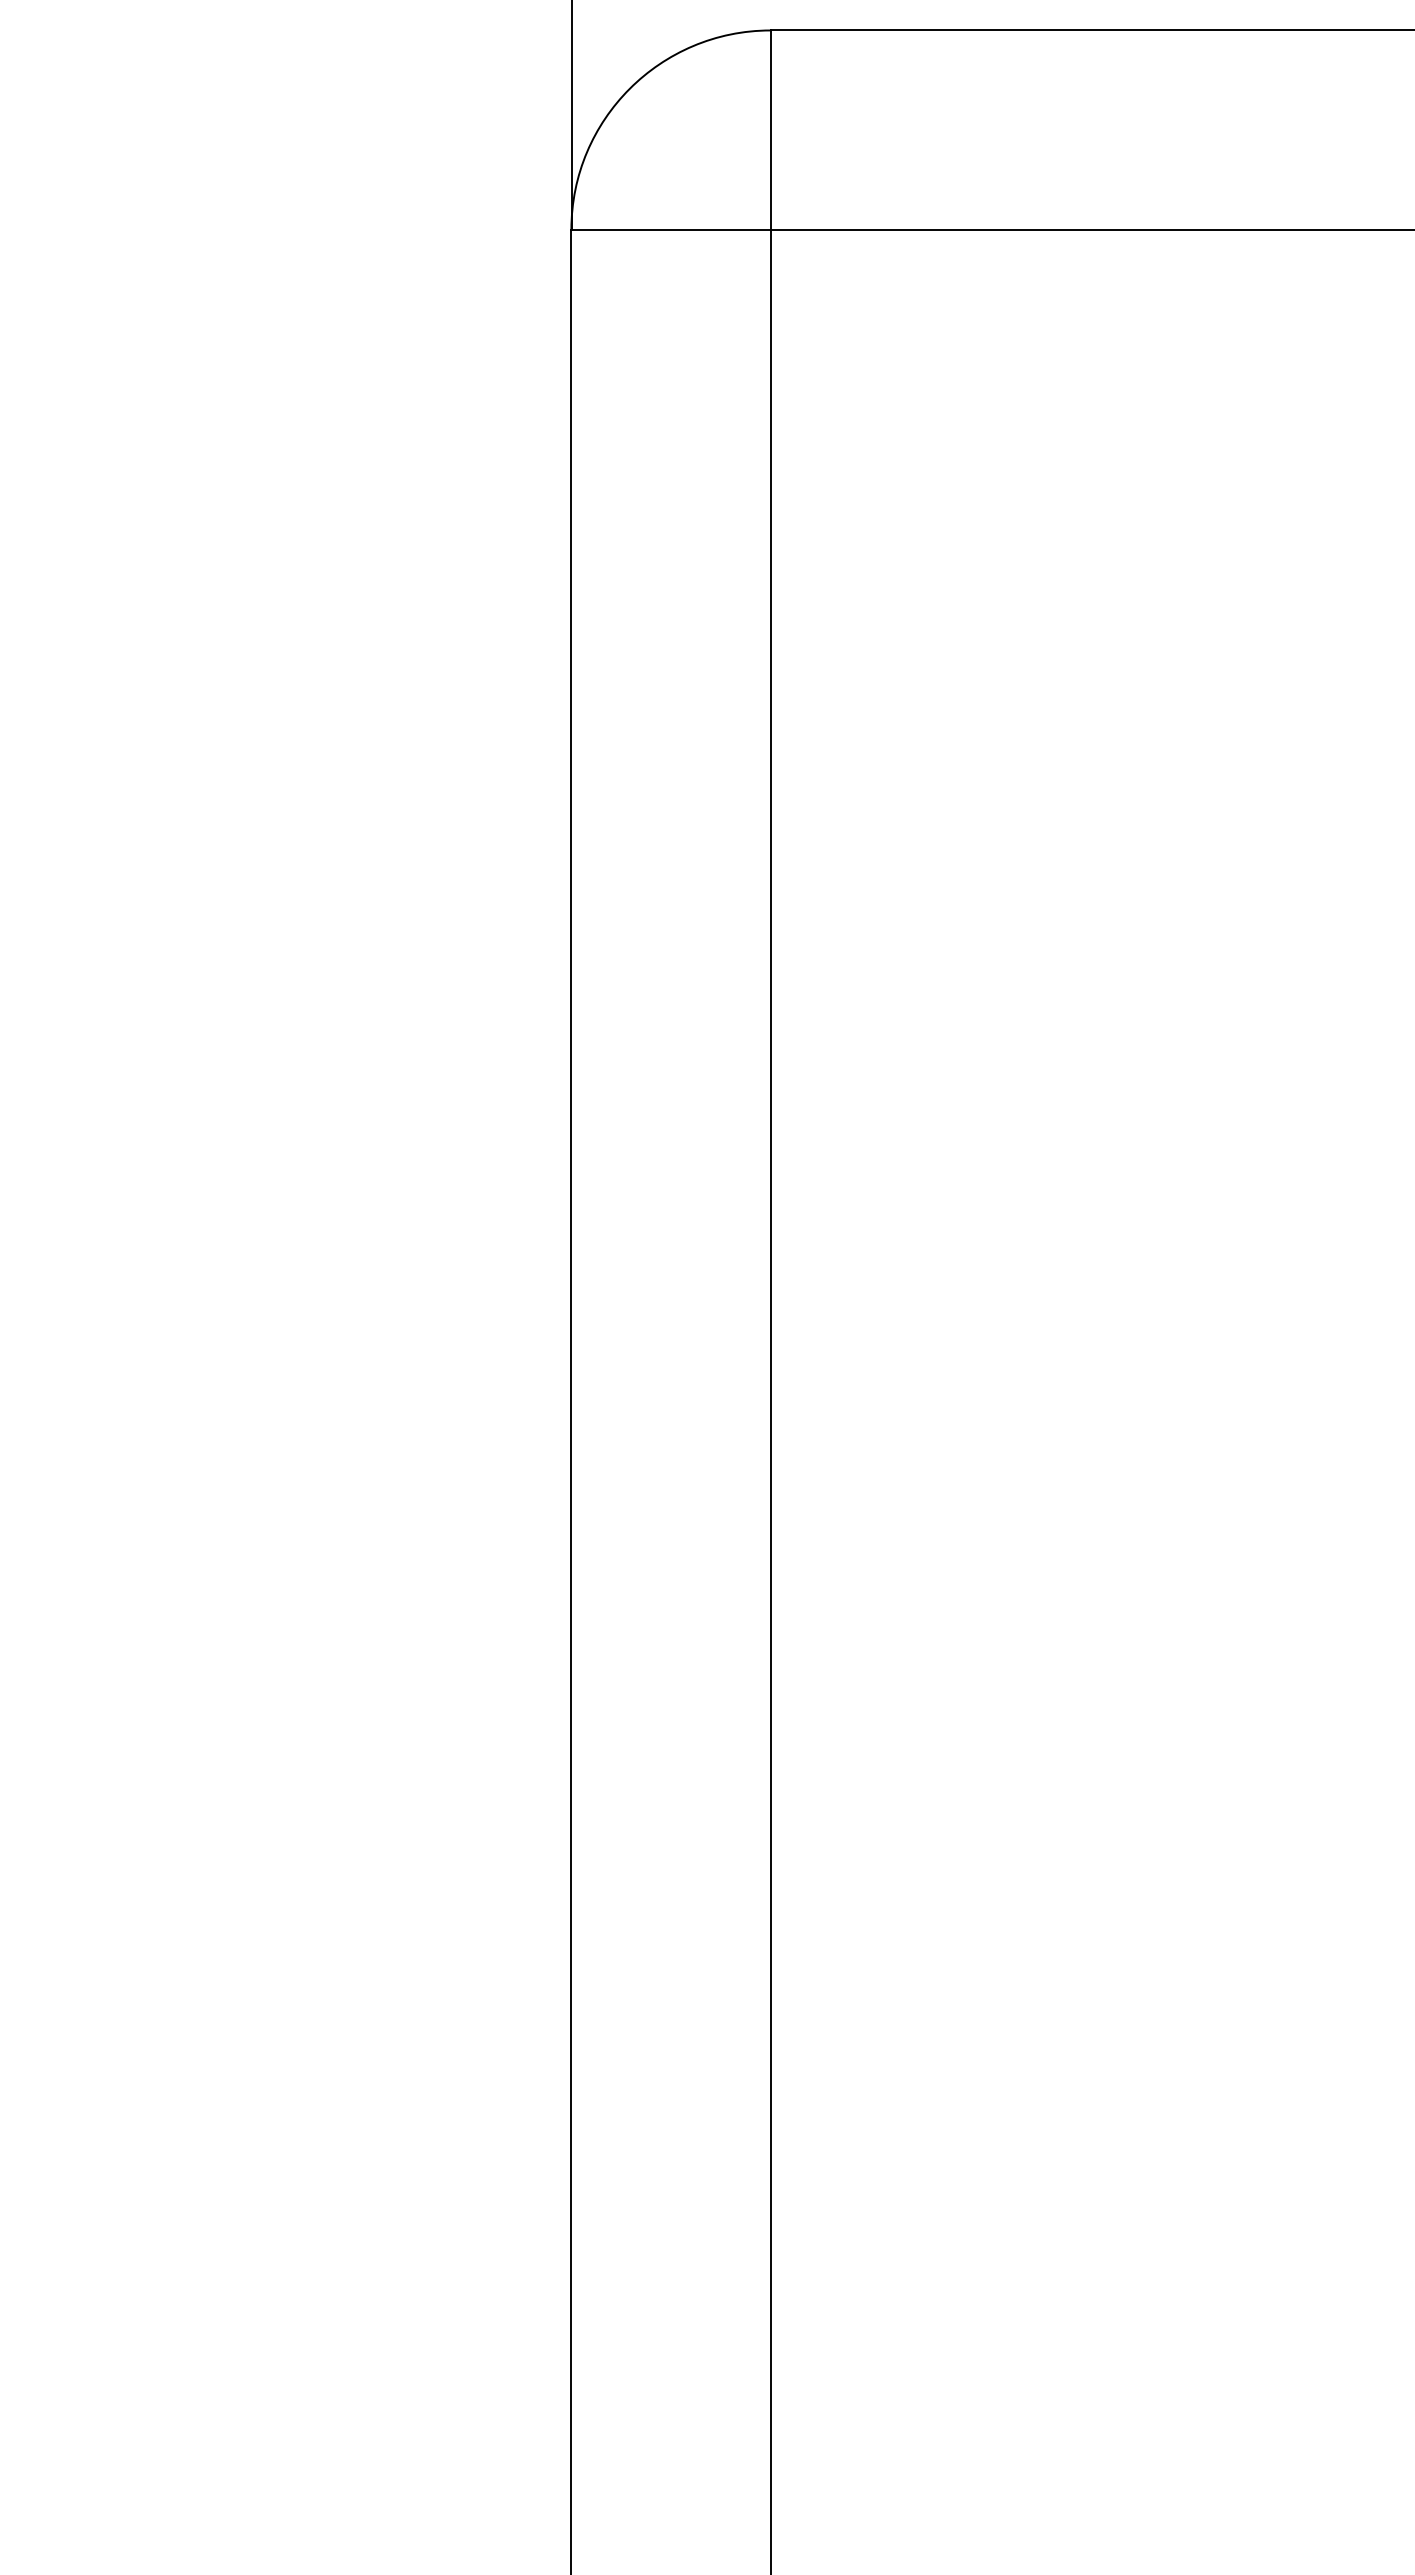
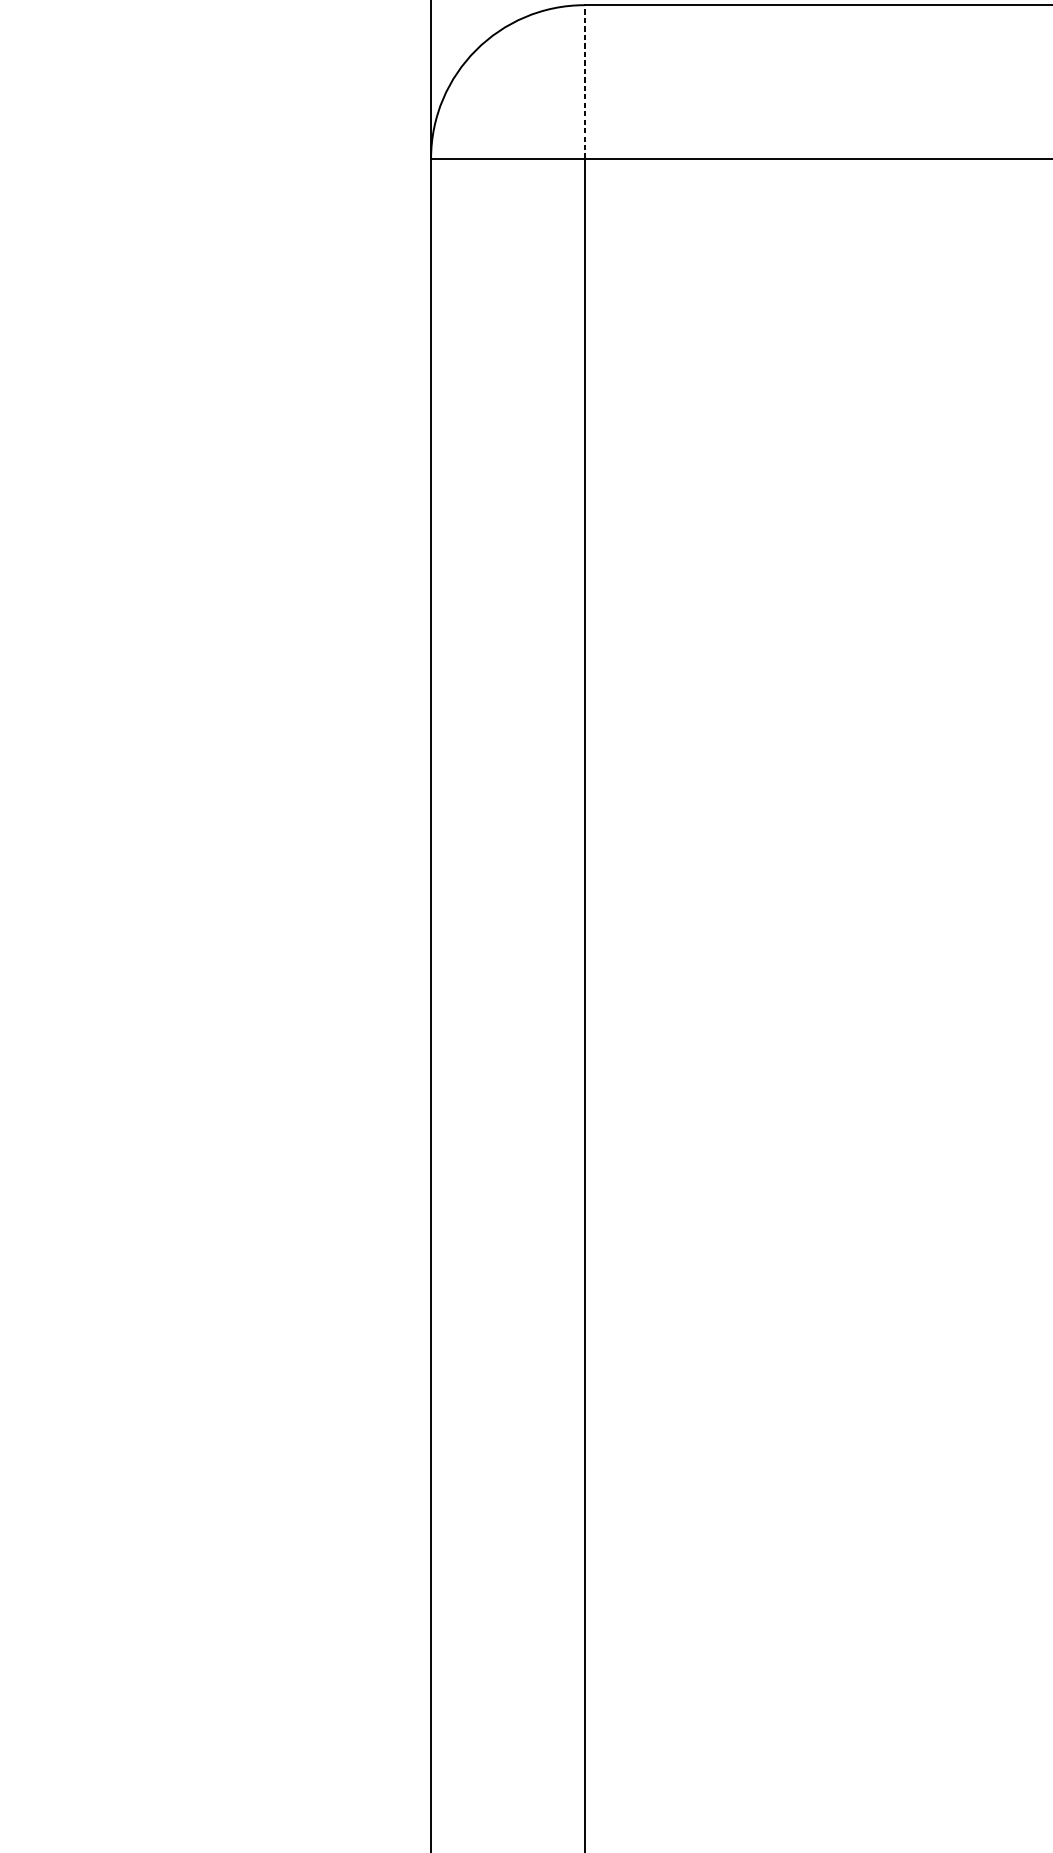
line: (770, 130) -> (584, 82), solid -> dashed

